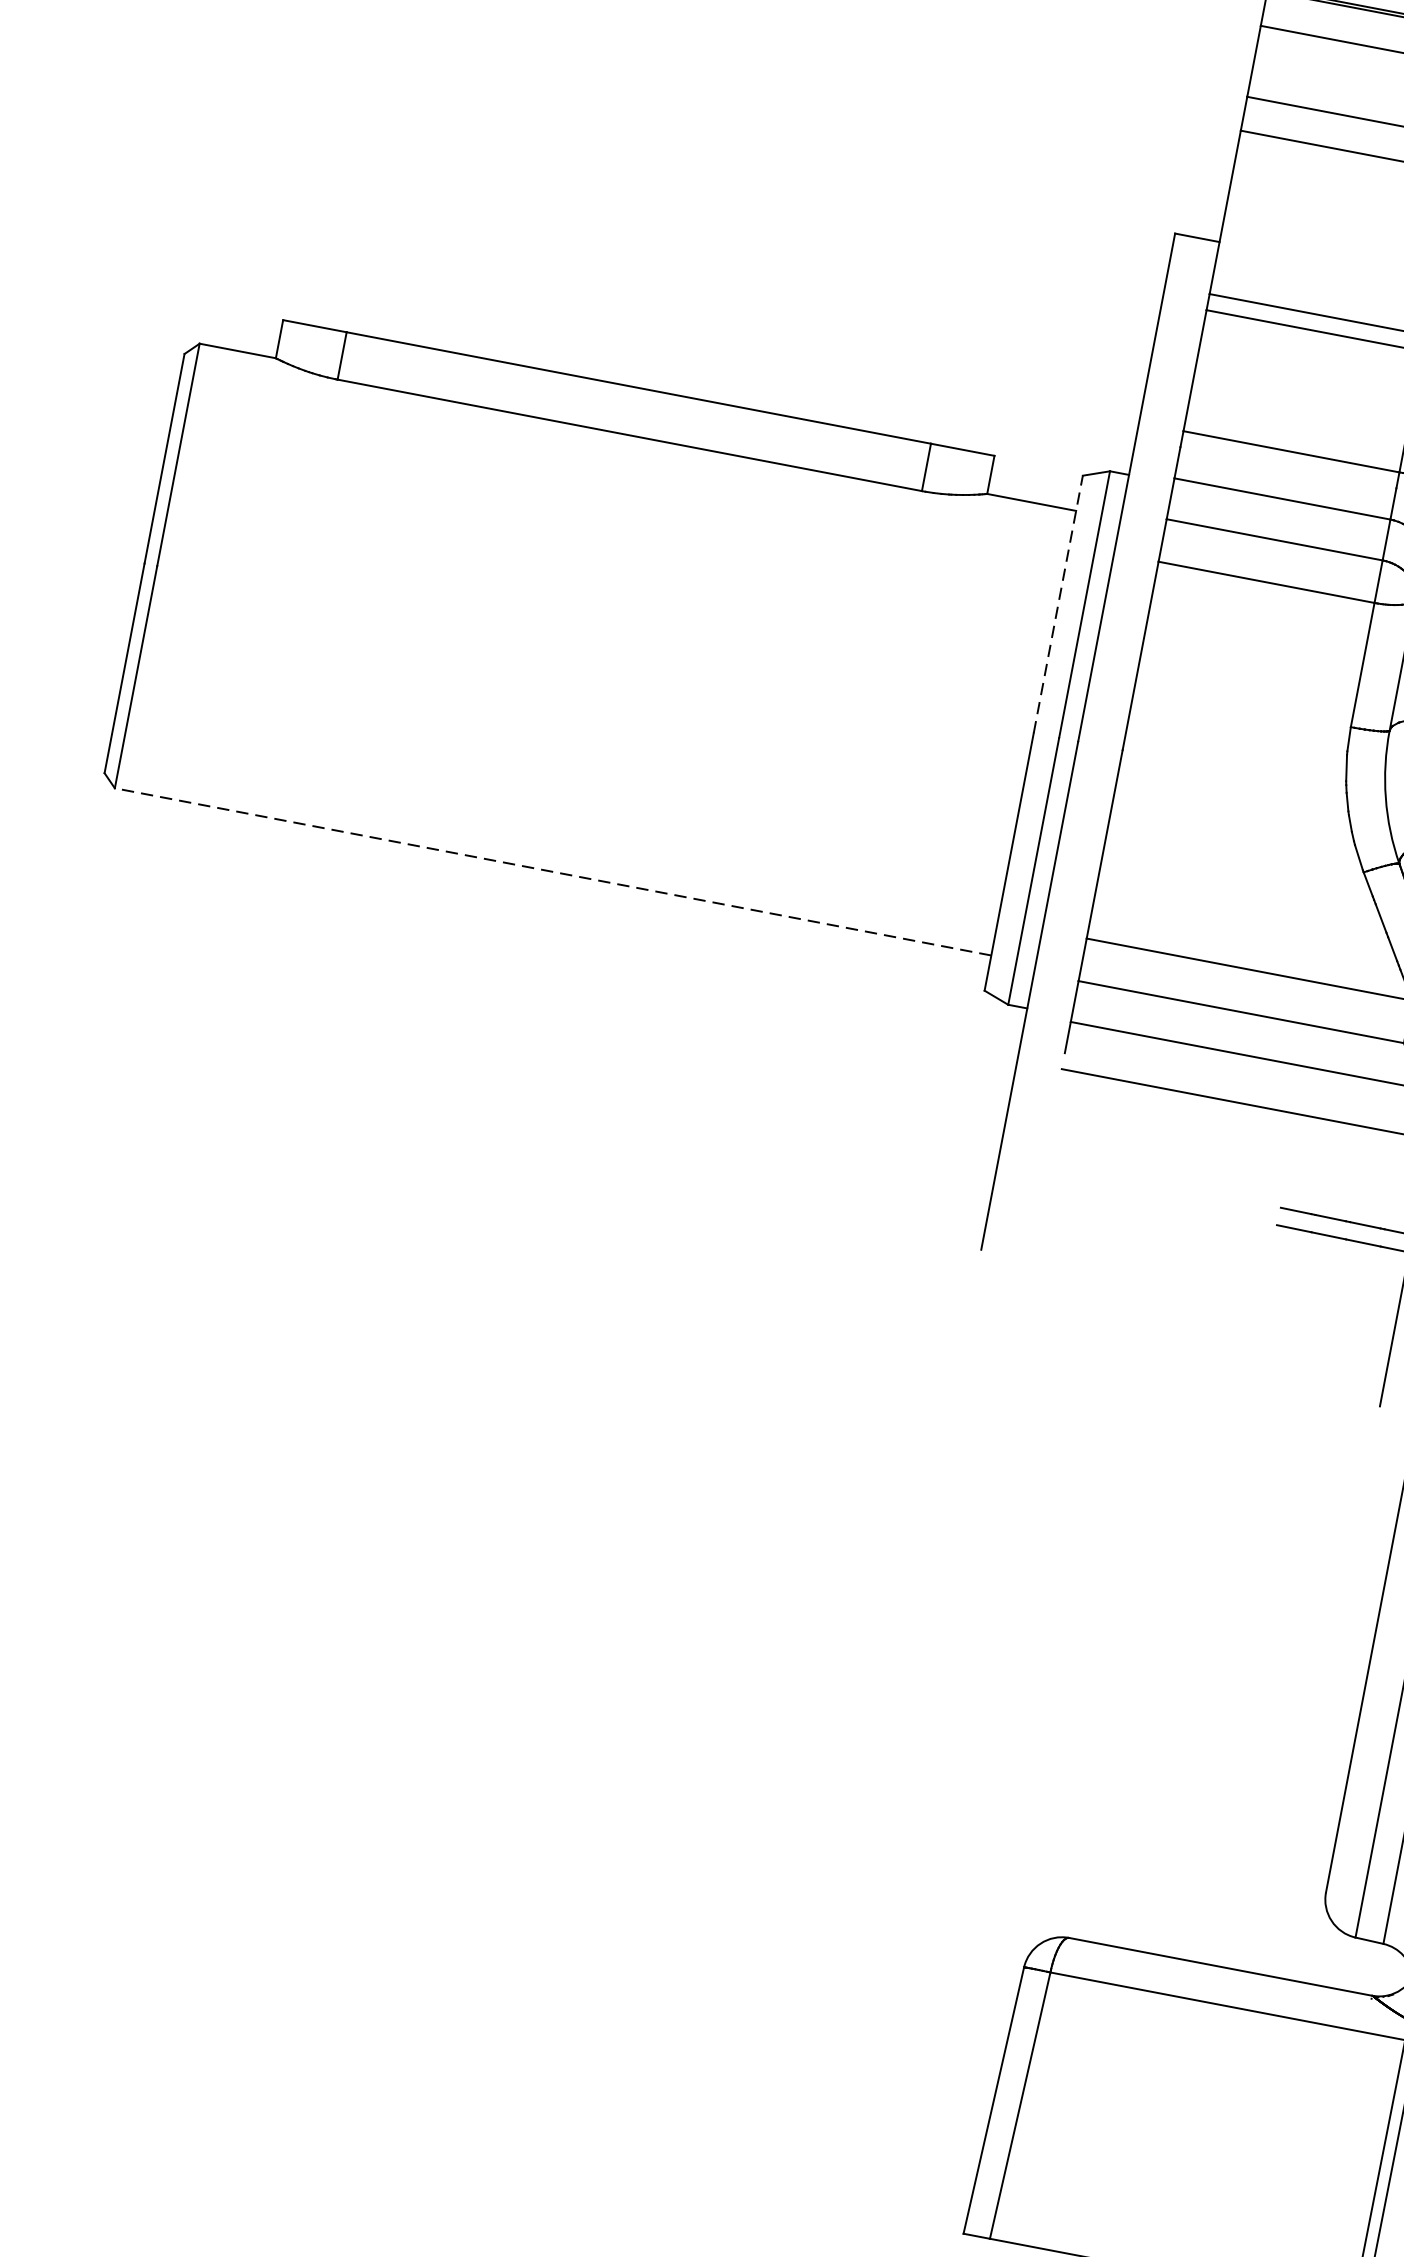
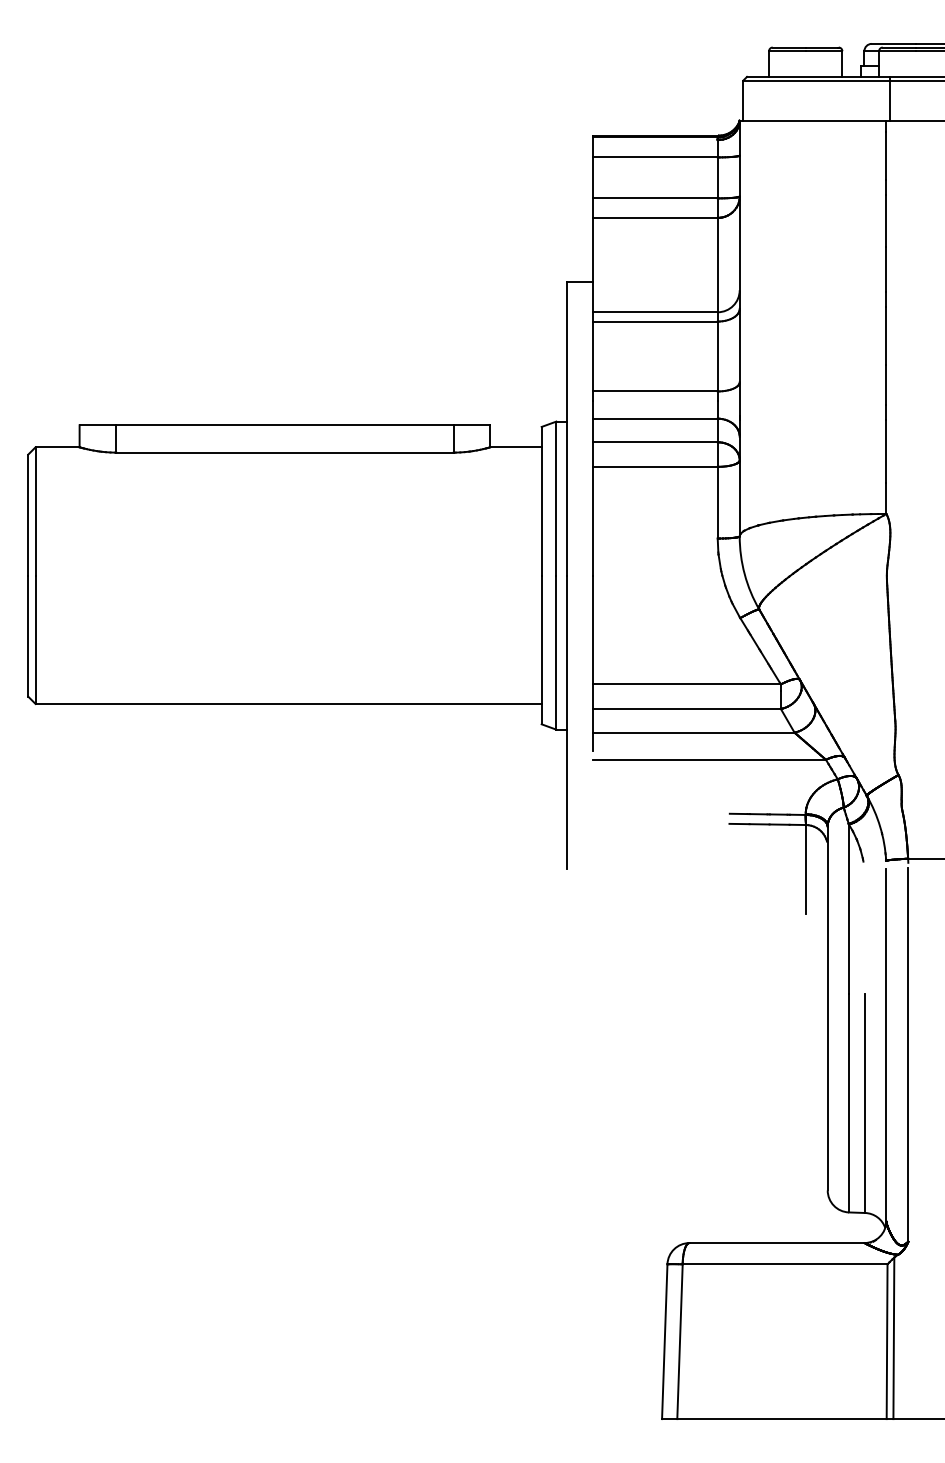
line: (1058, 603) -> (541, 500), dashed -> solid
line: (553, 870) -> (288, 703), dashed -> solid

